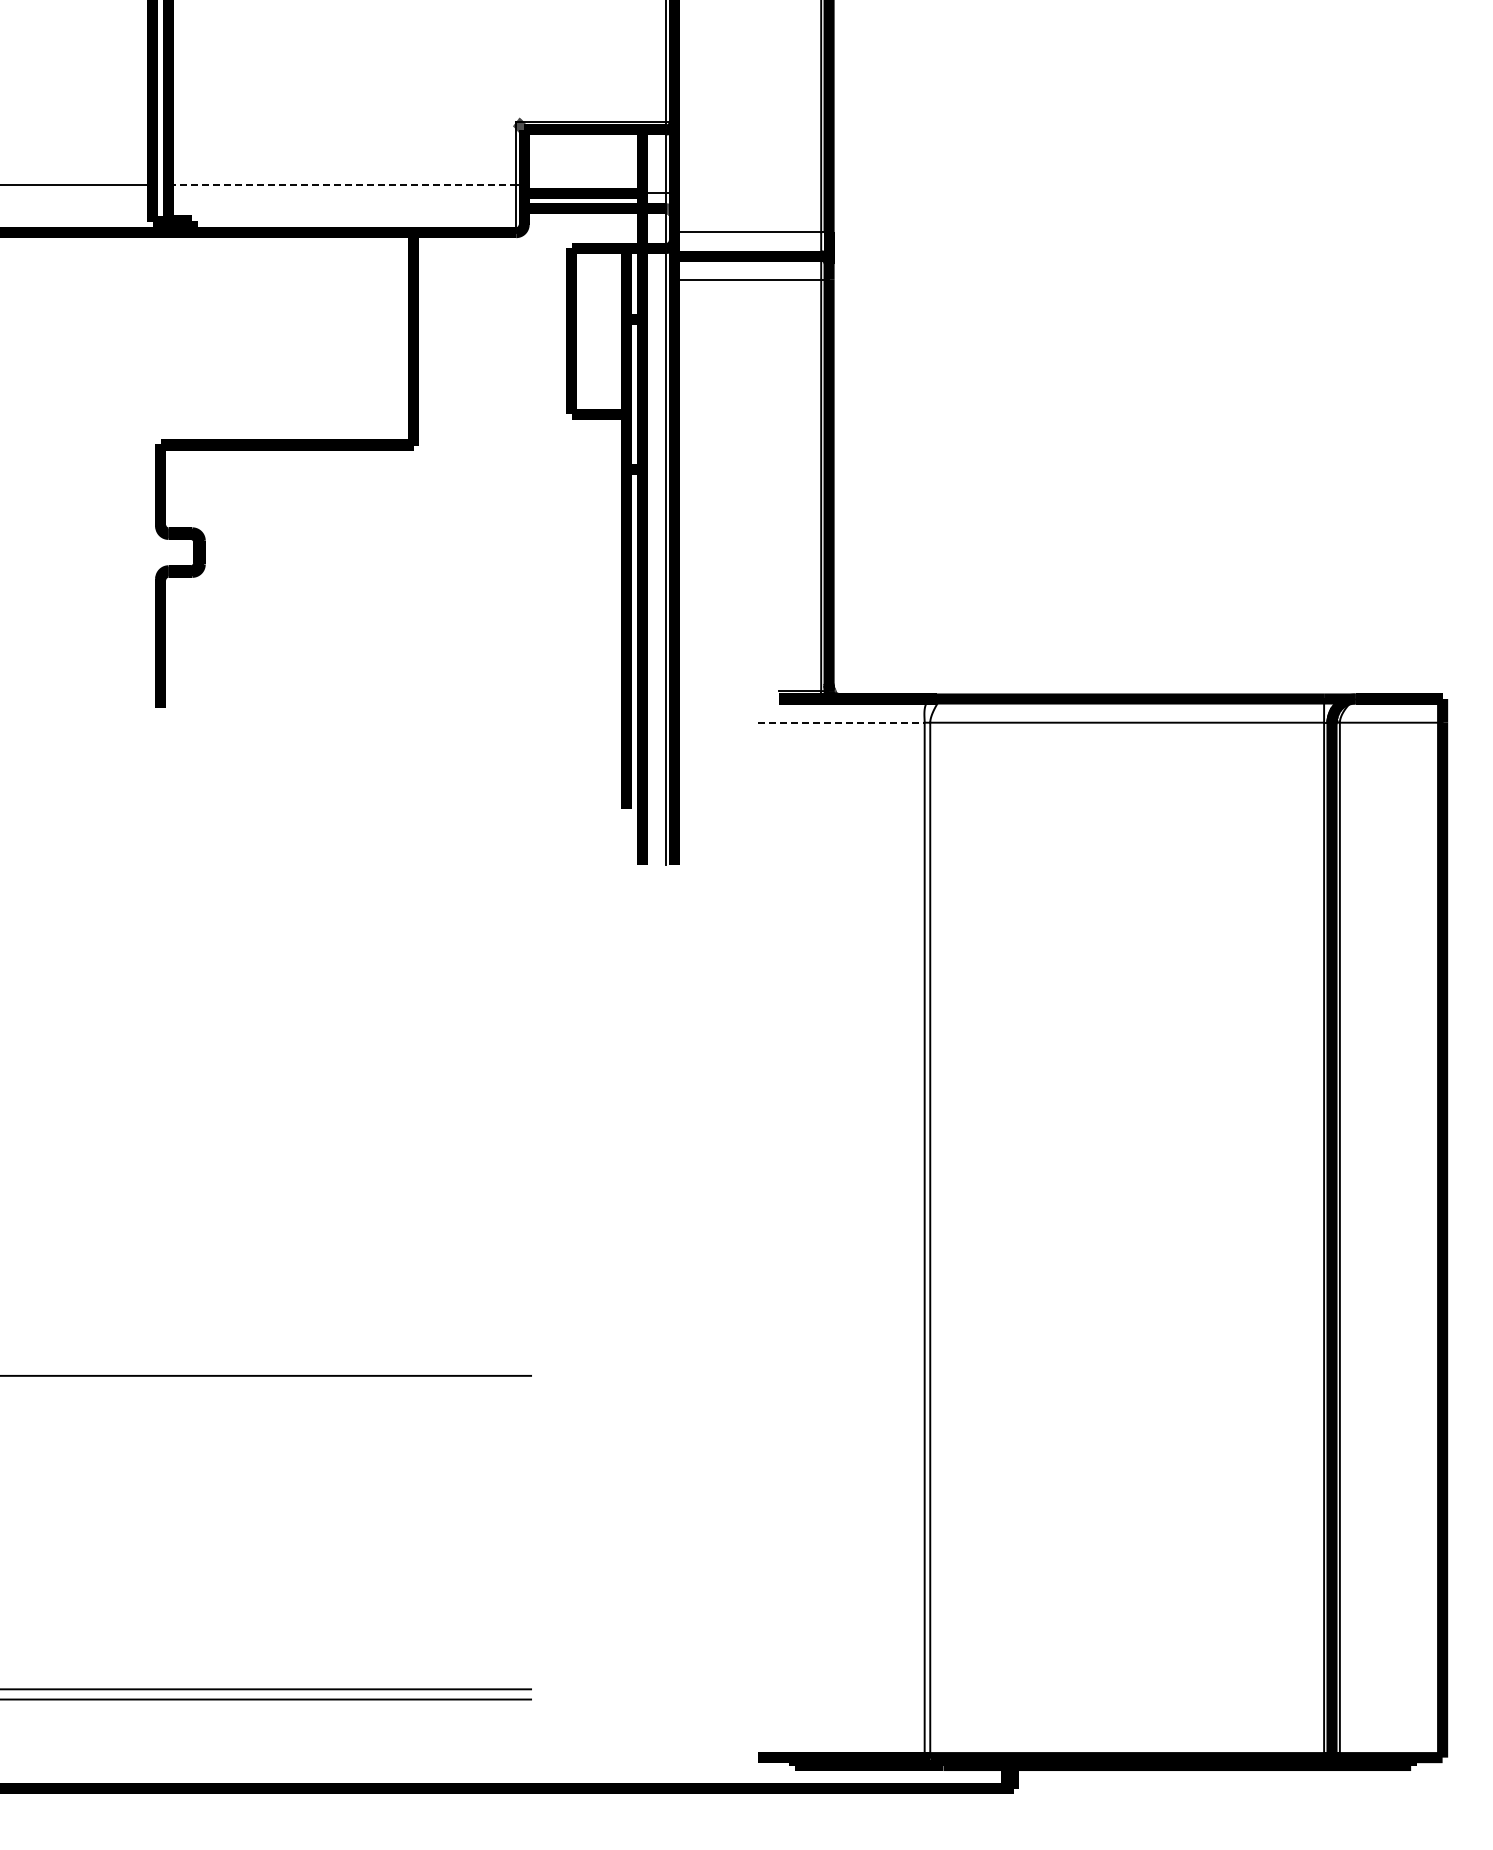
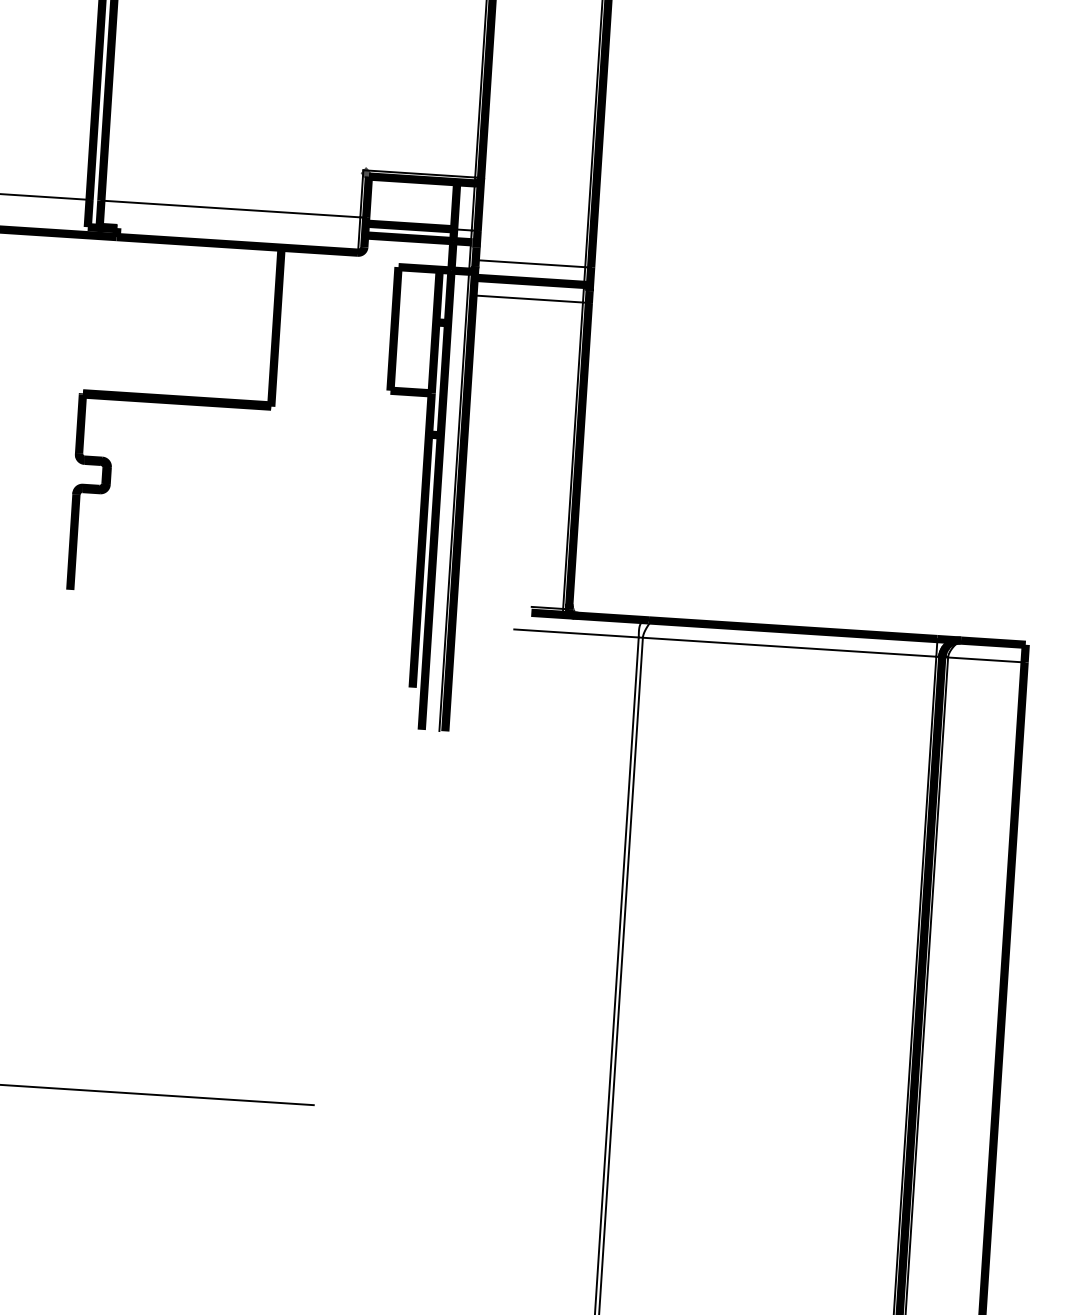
line: (342, 185) -> (230, 209), dashed -> solid
line: (841, 722) -> (576, 633), dashed -> solid

